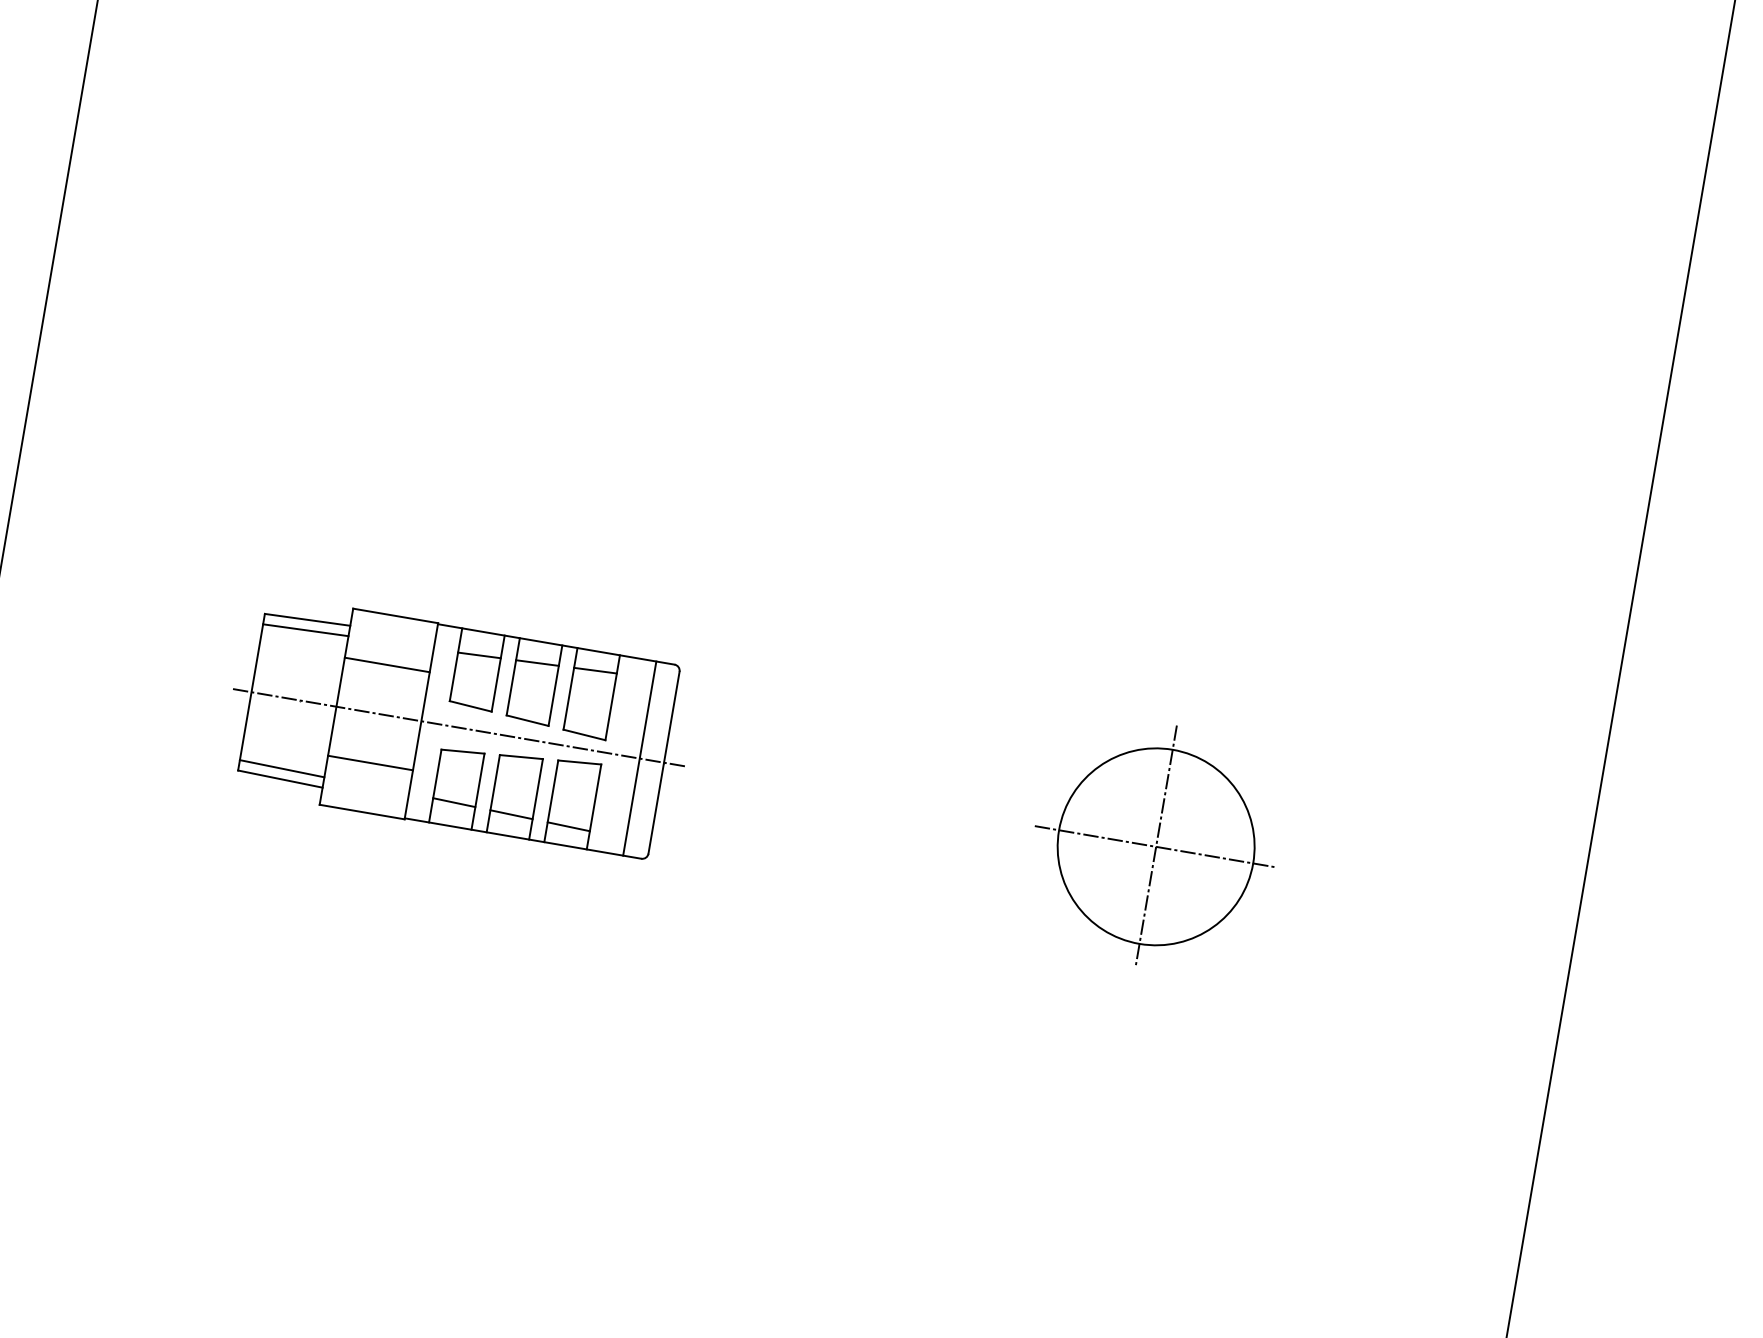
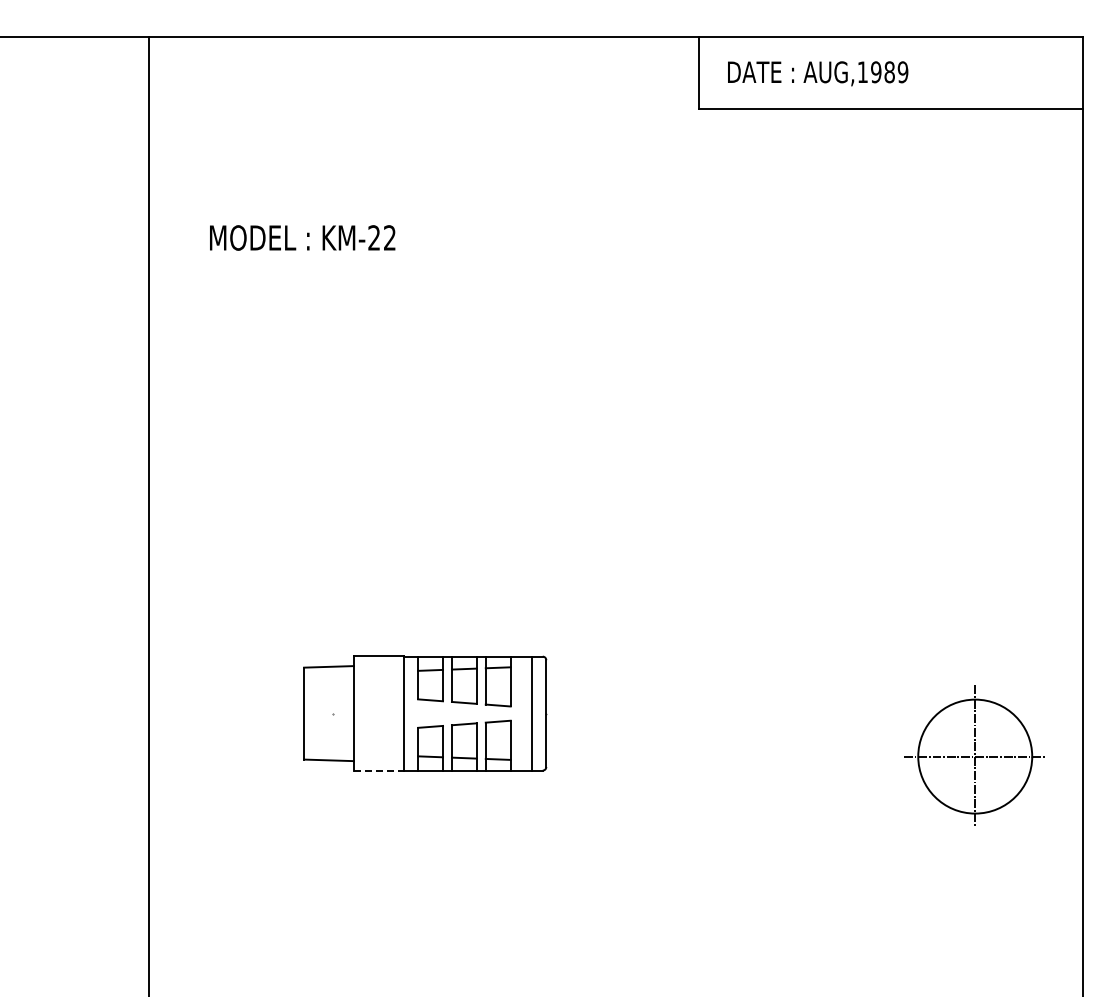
line: (306, 629) -> (329, 672), removed
line: (386, 664) -> (378, 684), removed
line: (459, 727) -> (426, 713), removed
line: (369, 763) -> (378, 742), removed
line: (282, 769) -> (329, 754), removed
line: (361, 812) -> (378, 771), solid -> dashed
part: (1155, 844) -> (974, 755), moved

